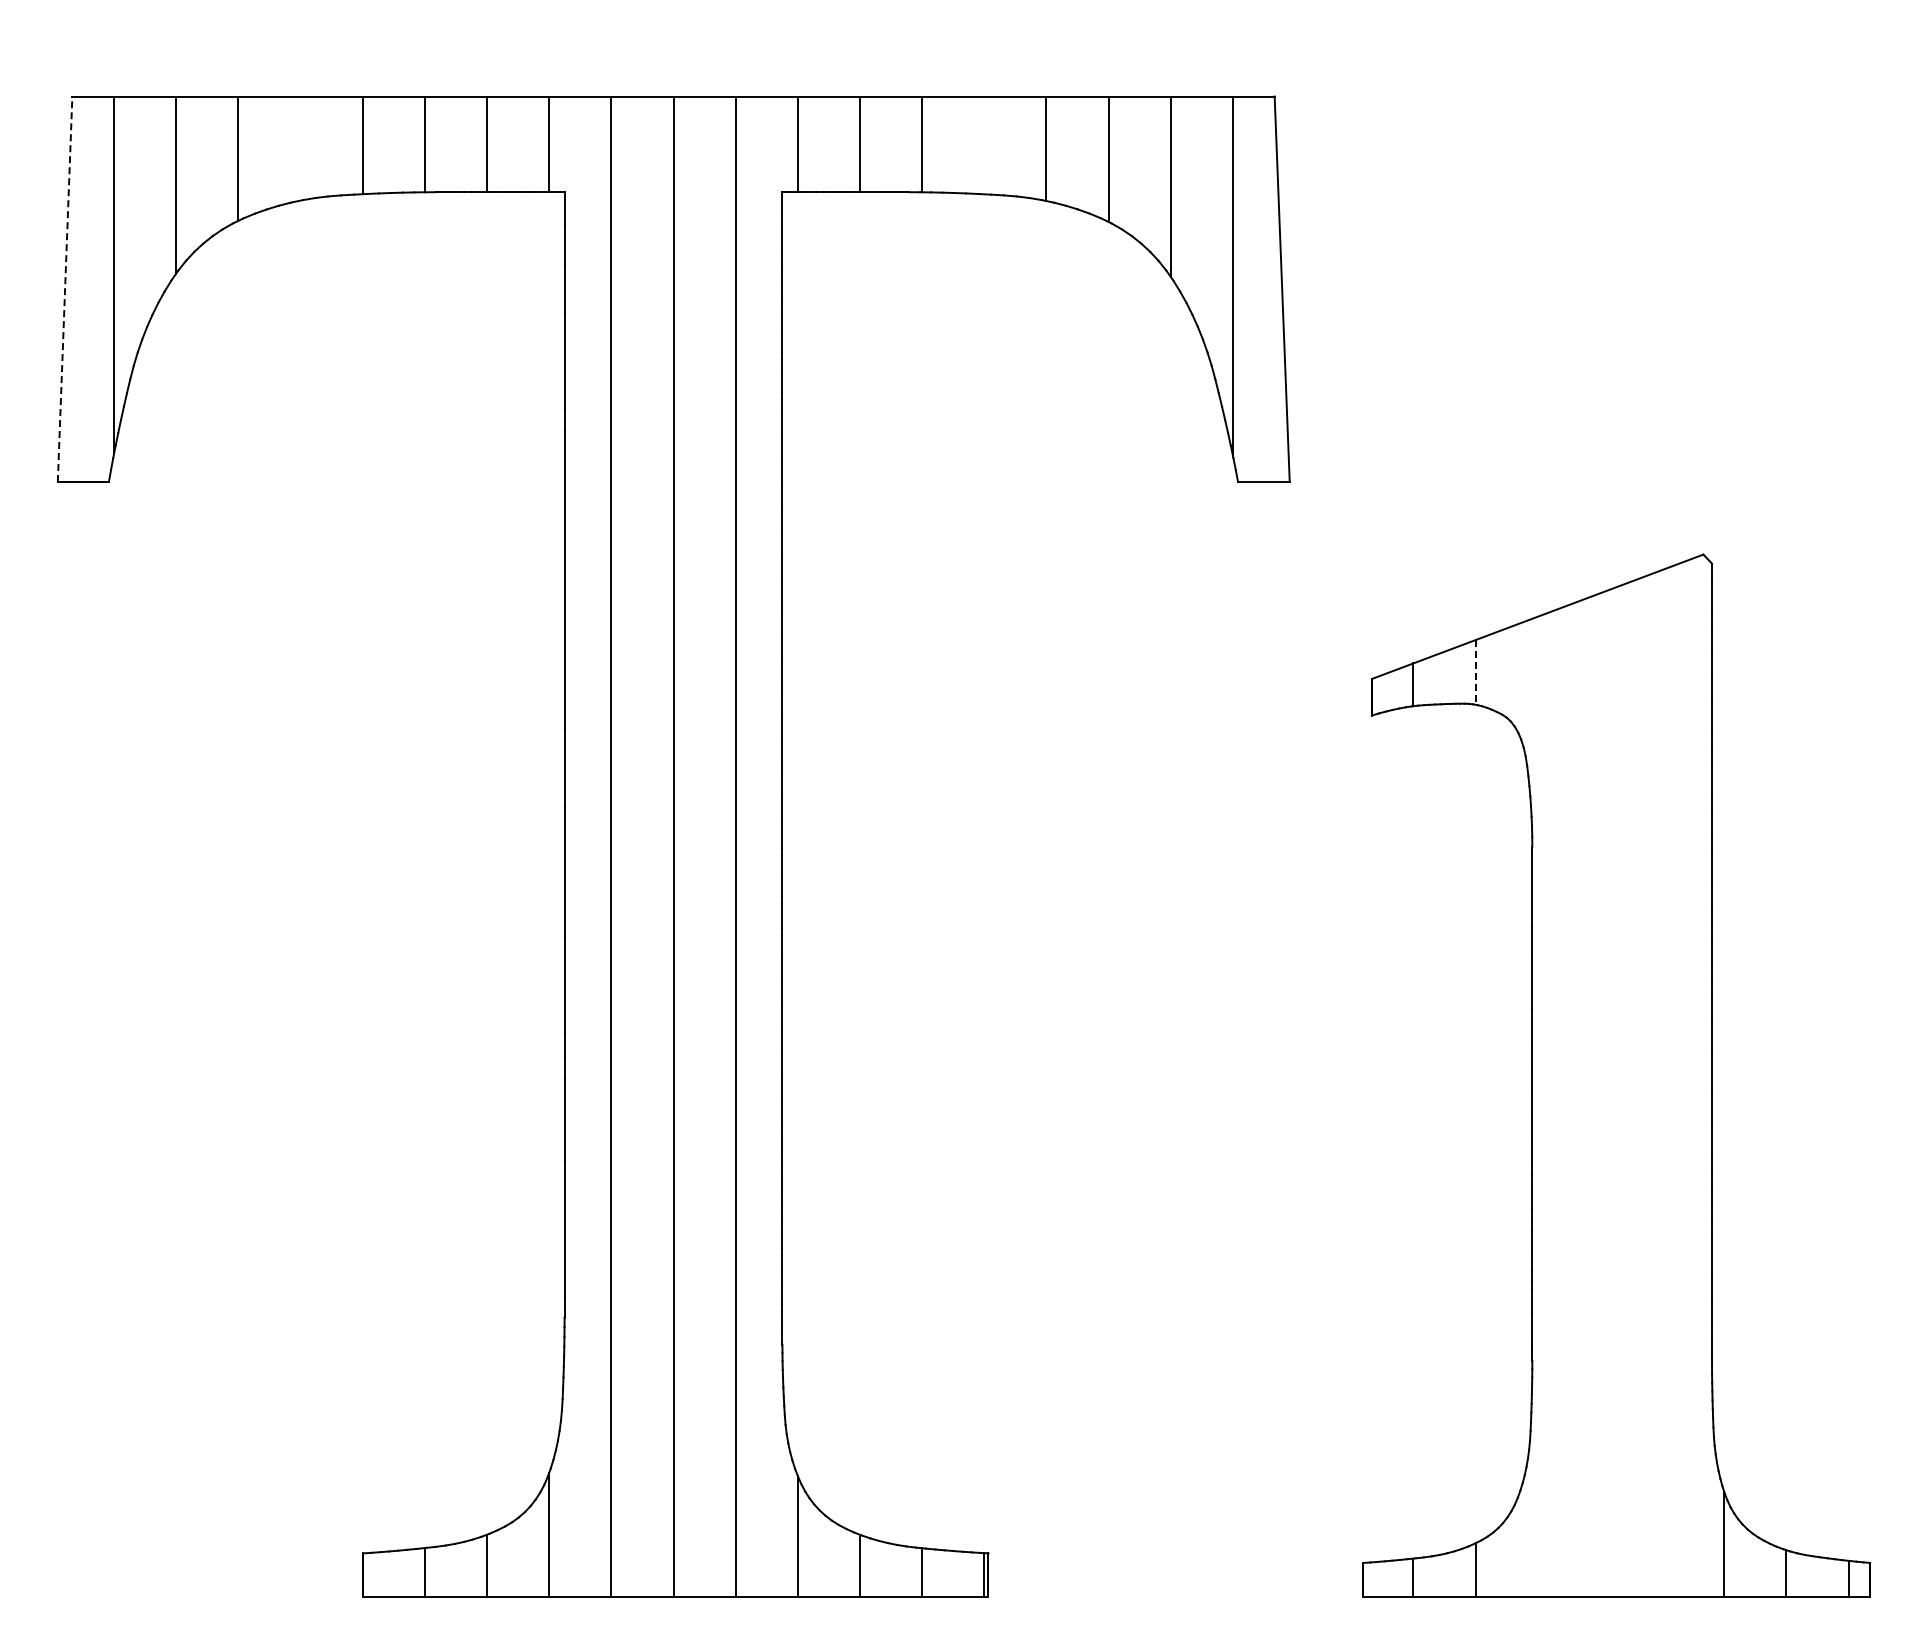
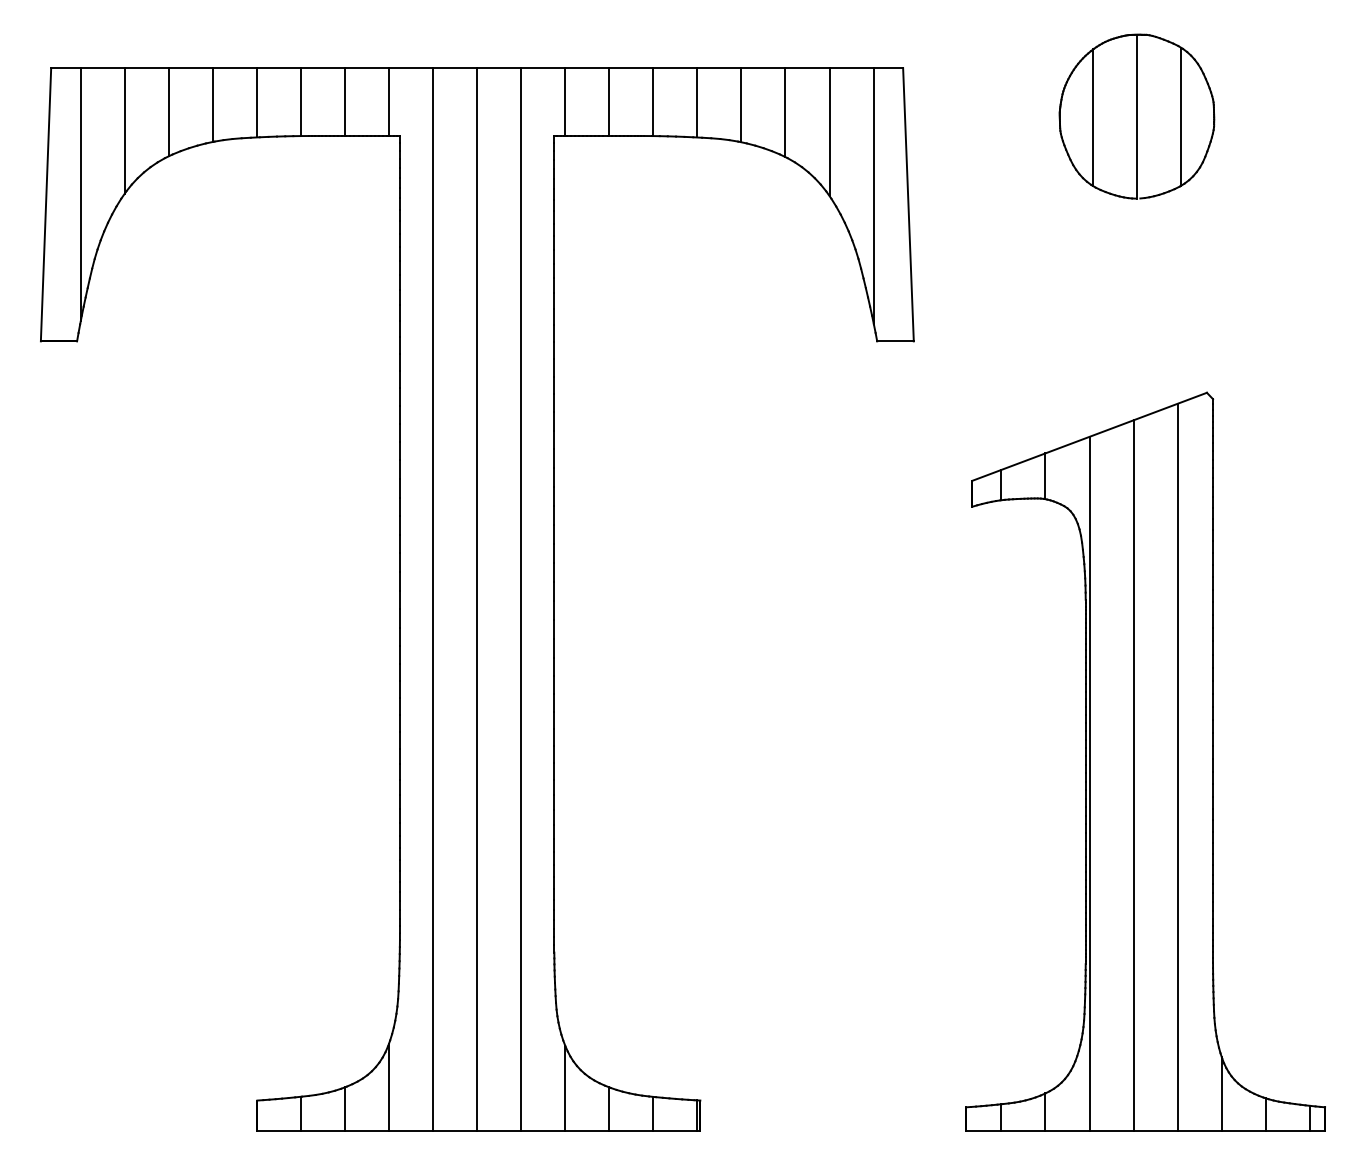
line: (984, 145) -> (697, 102), added
line: (300, 148) -> (212, 105), added
part: (1604, 164) -> (1136, 116), added
line: (65, 289) -> (46, 204), dashed -> solid
line: (1475, 672) -> (1045, 476), dashed -> solid
line: (1662, 1083) -> (1177, 767), added
line: (1599, 1094) -> (1133, 775), added
line: (1537, 1106) -> (1089, 783), added

